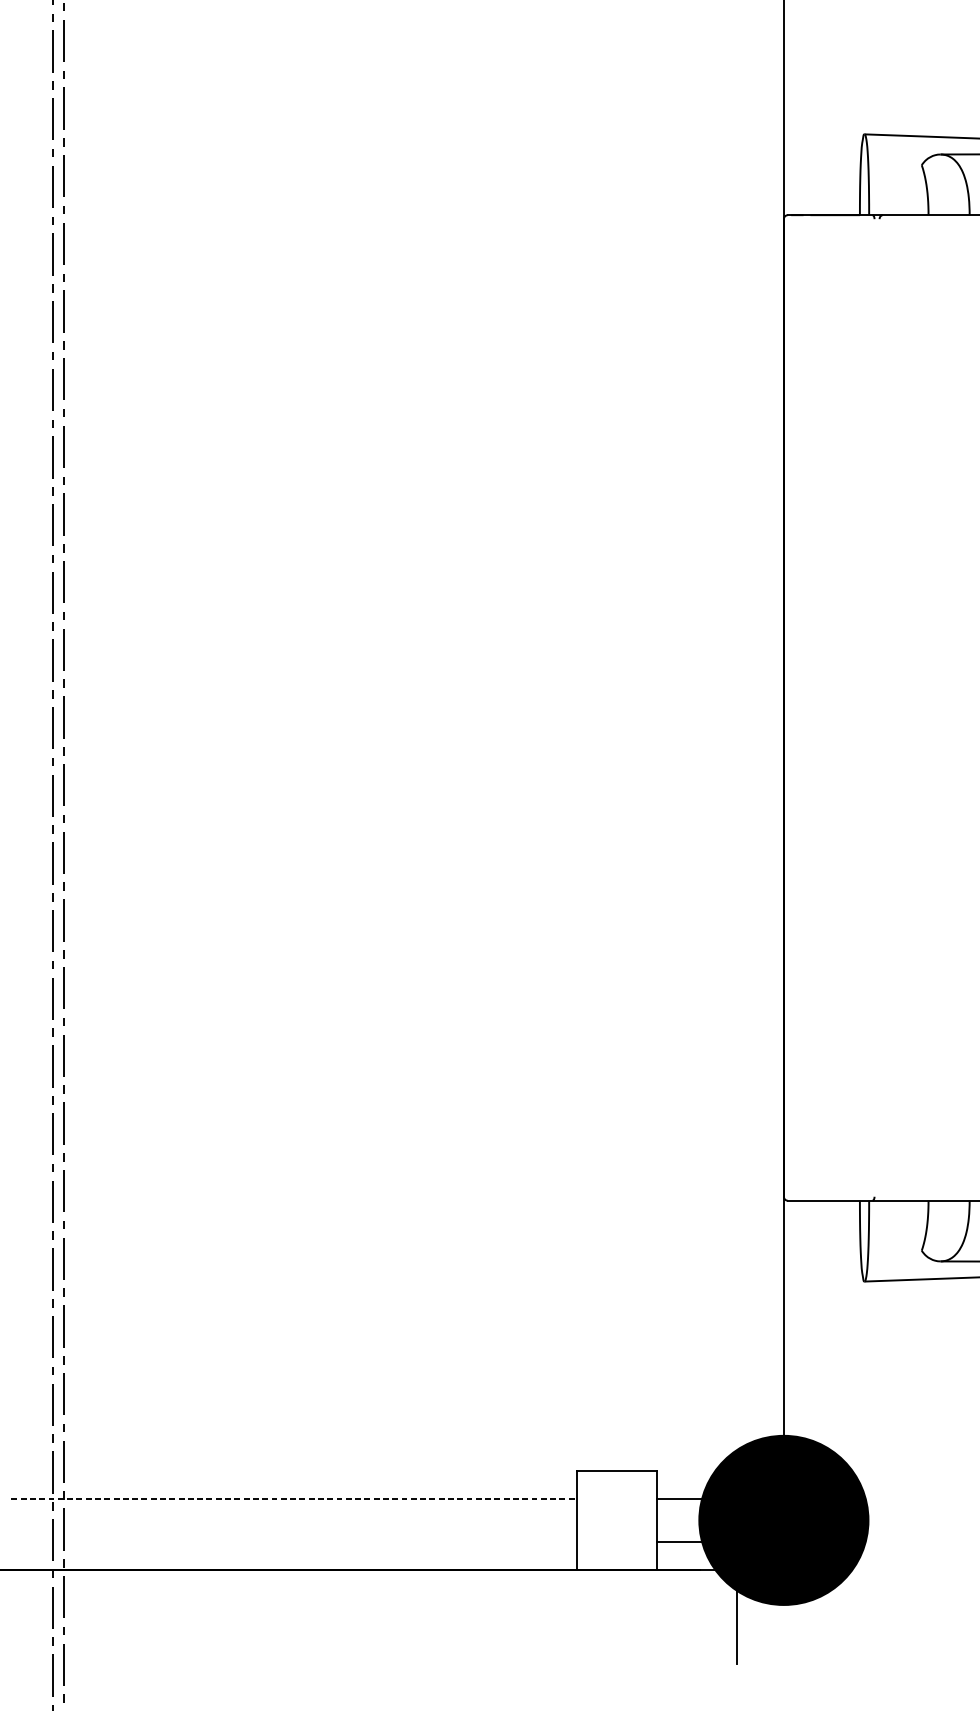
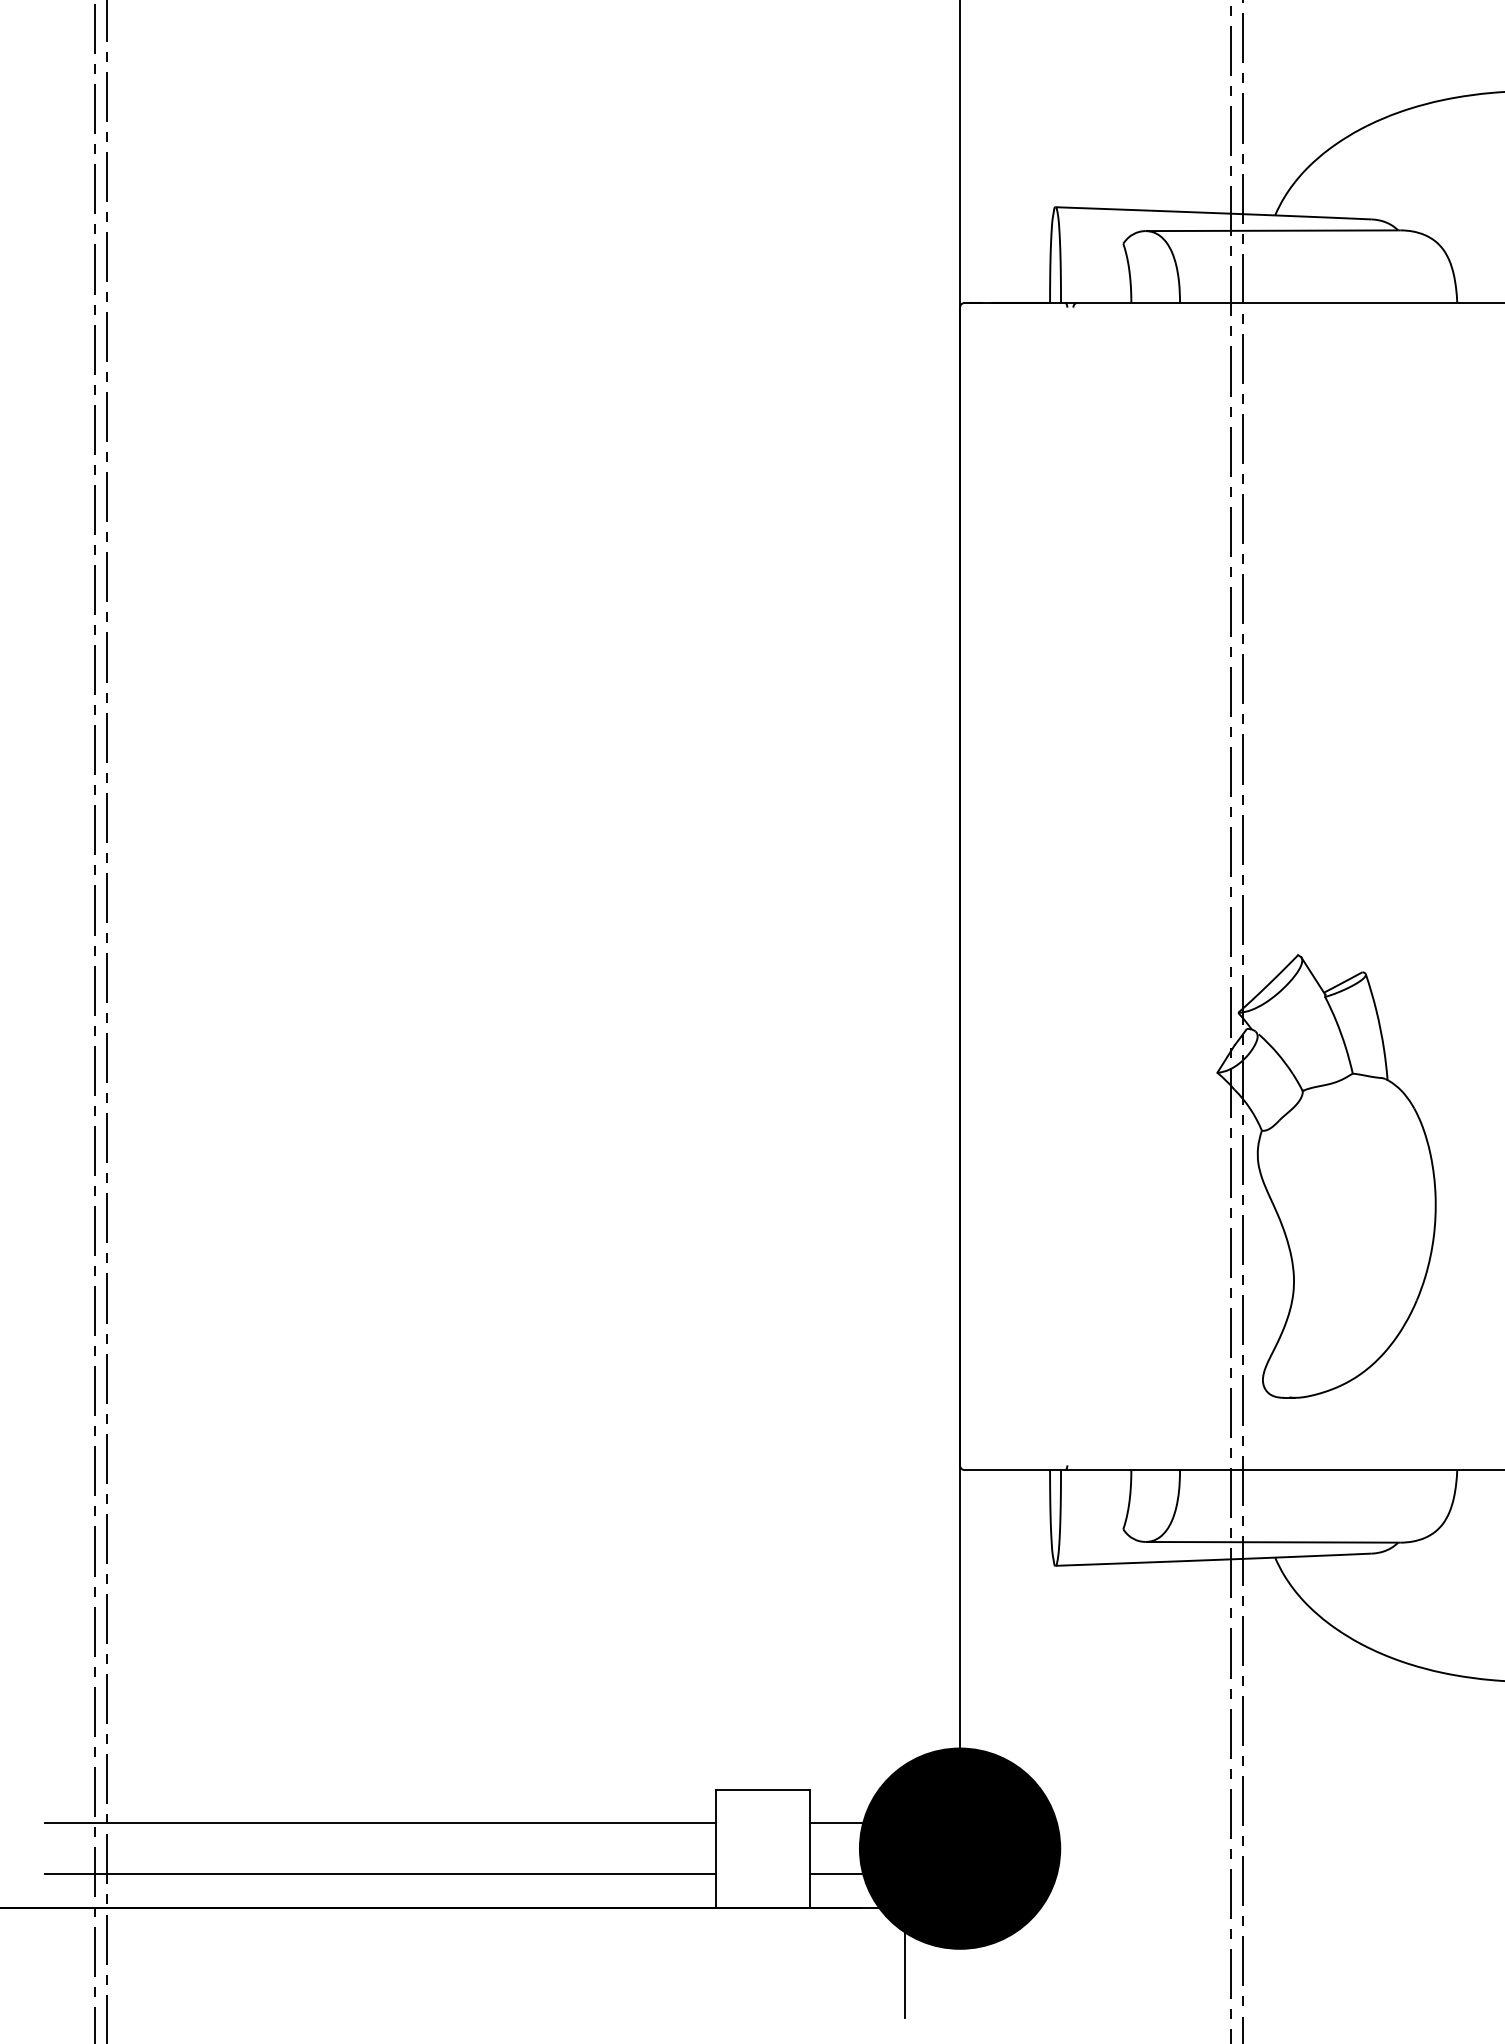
line: (294, 1499) -> (380, 1823), dashed -> solid
line: (294, 1541) -> (380, 1873), added

